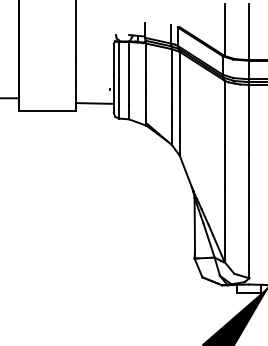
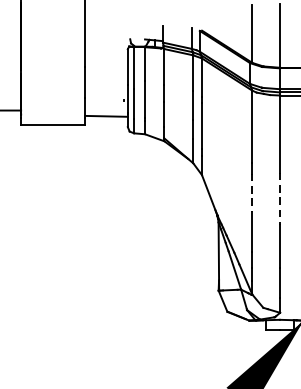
line: (224, 171) -> (252, 192), solid -> dashed
line: (249, 177) -> (280, 199), solid -> dashed

